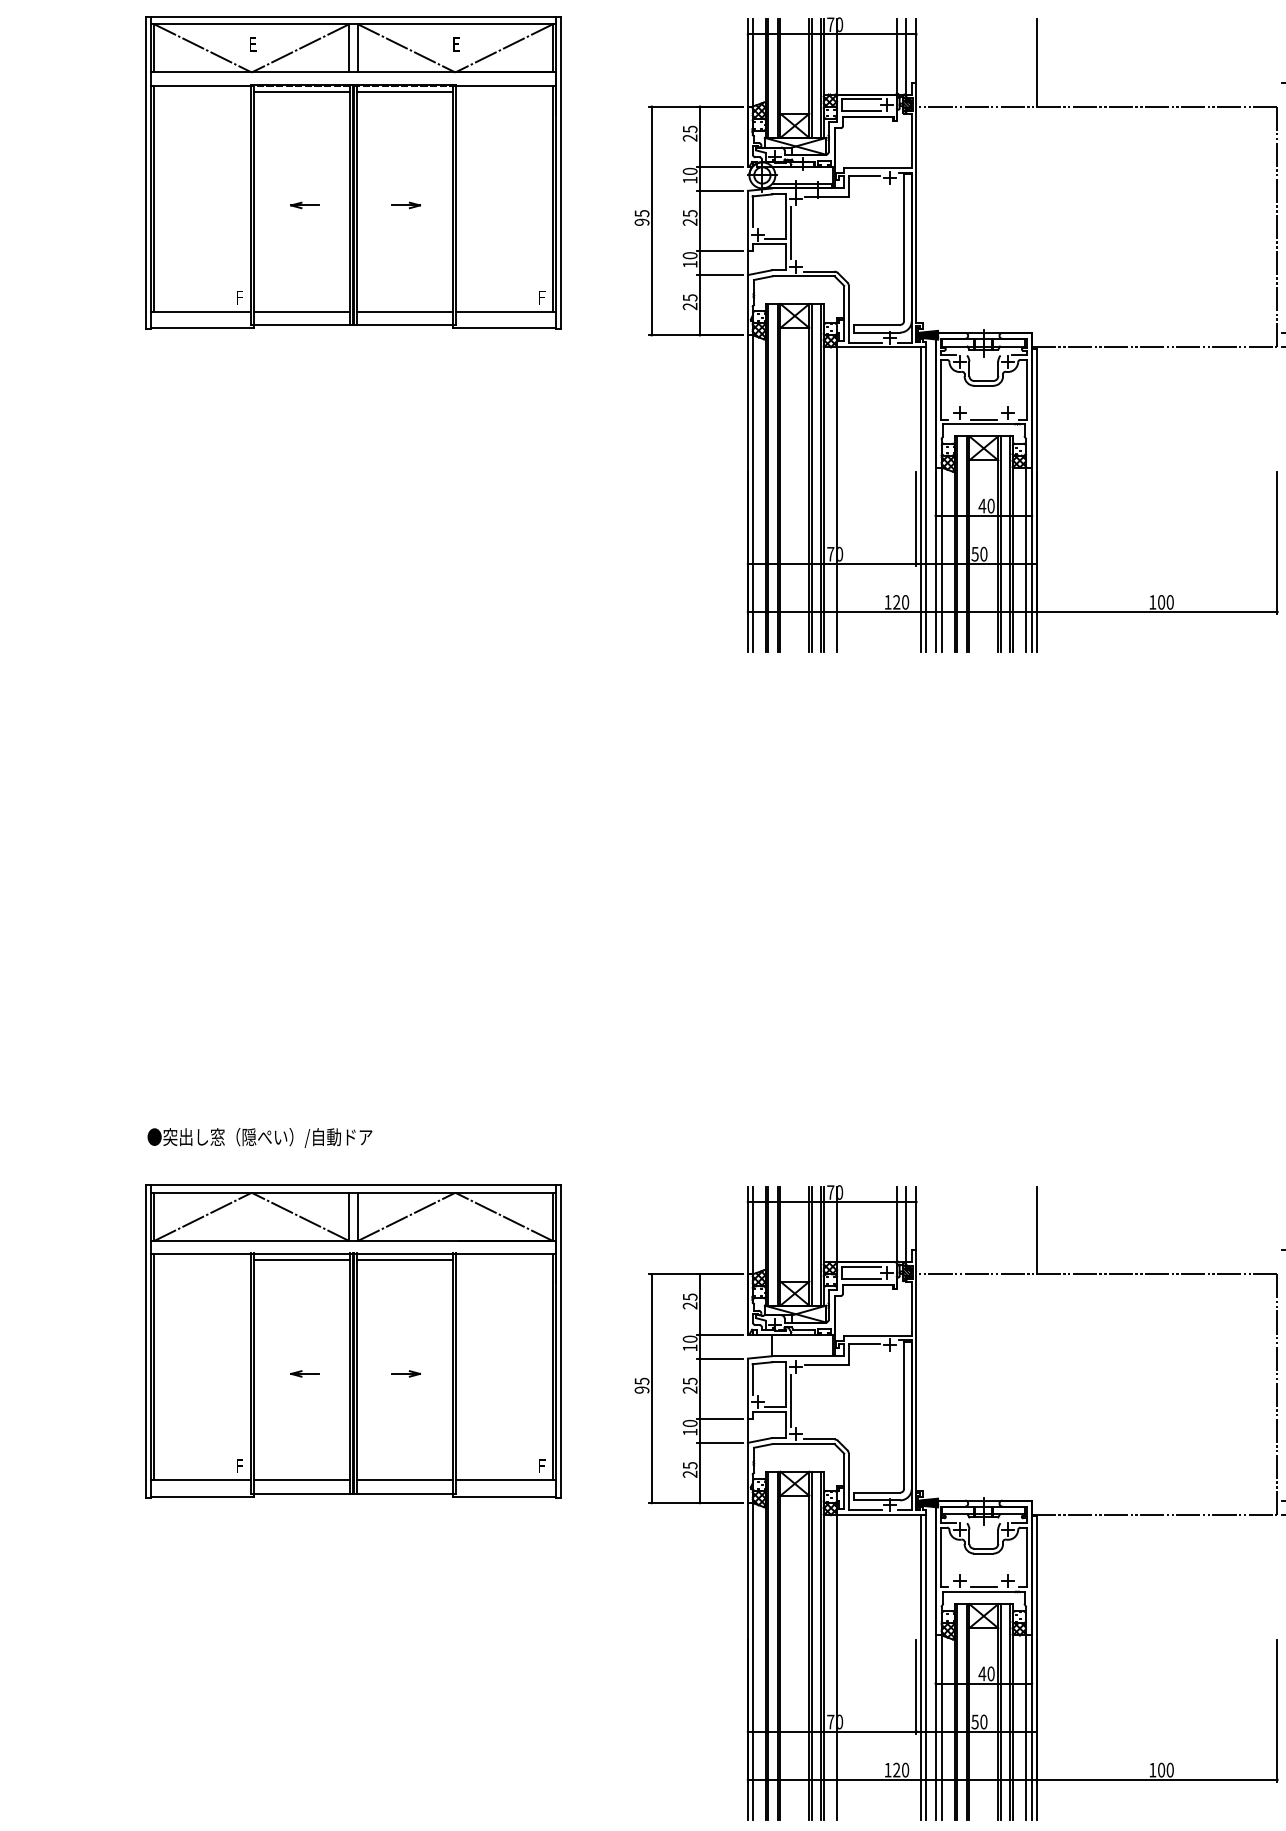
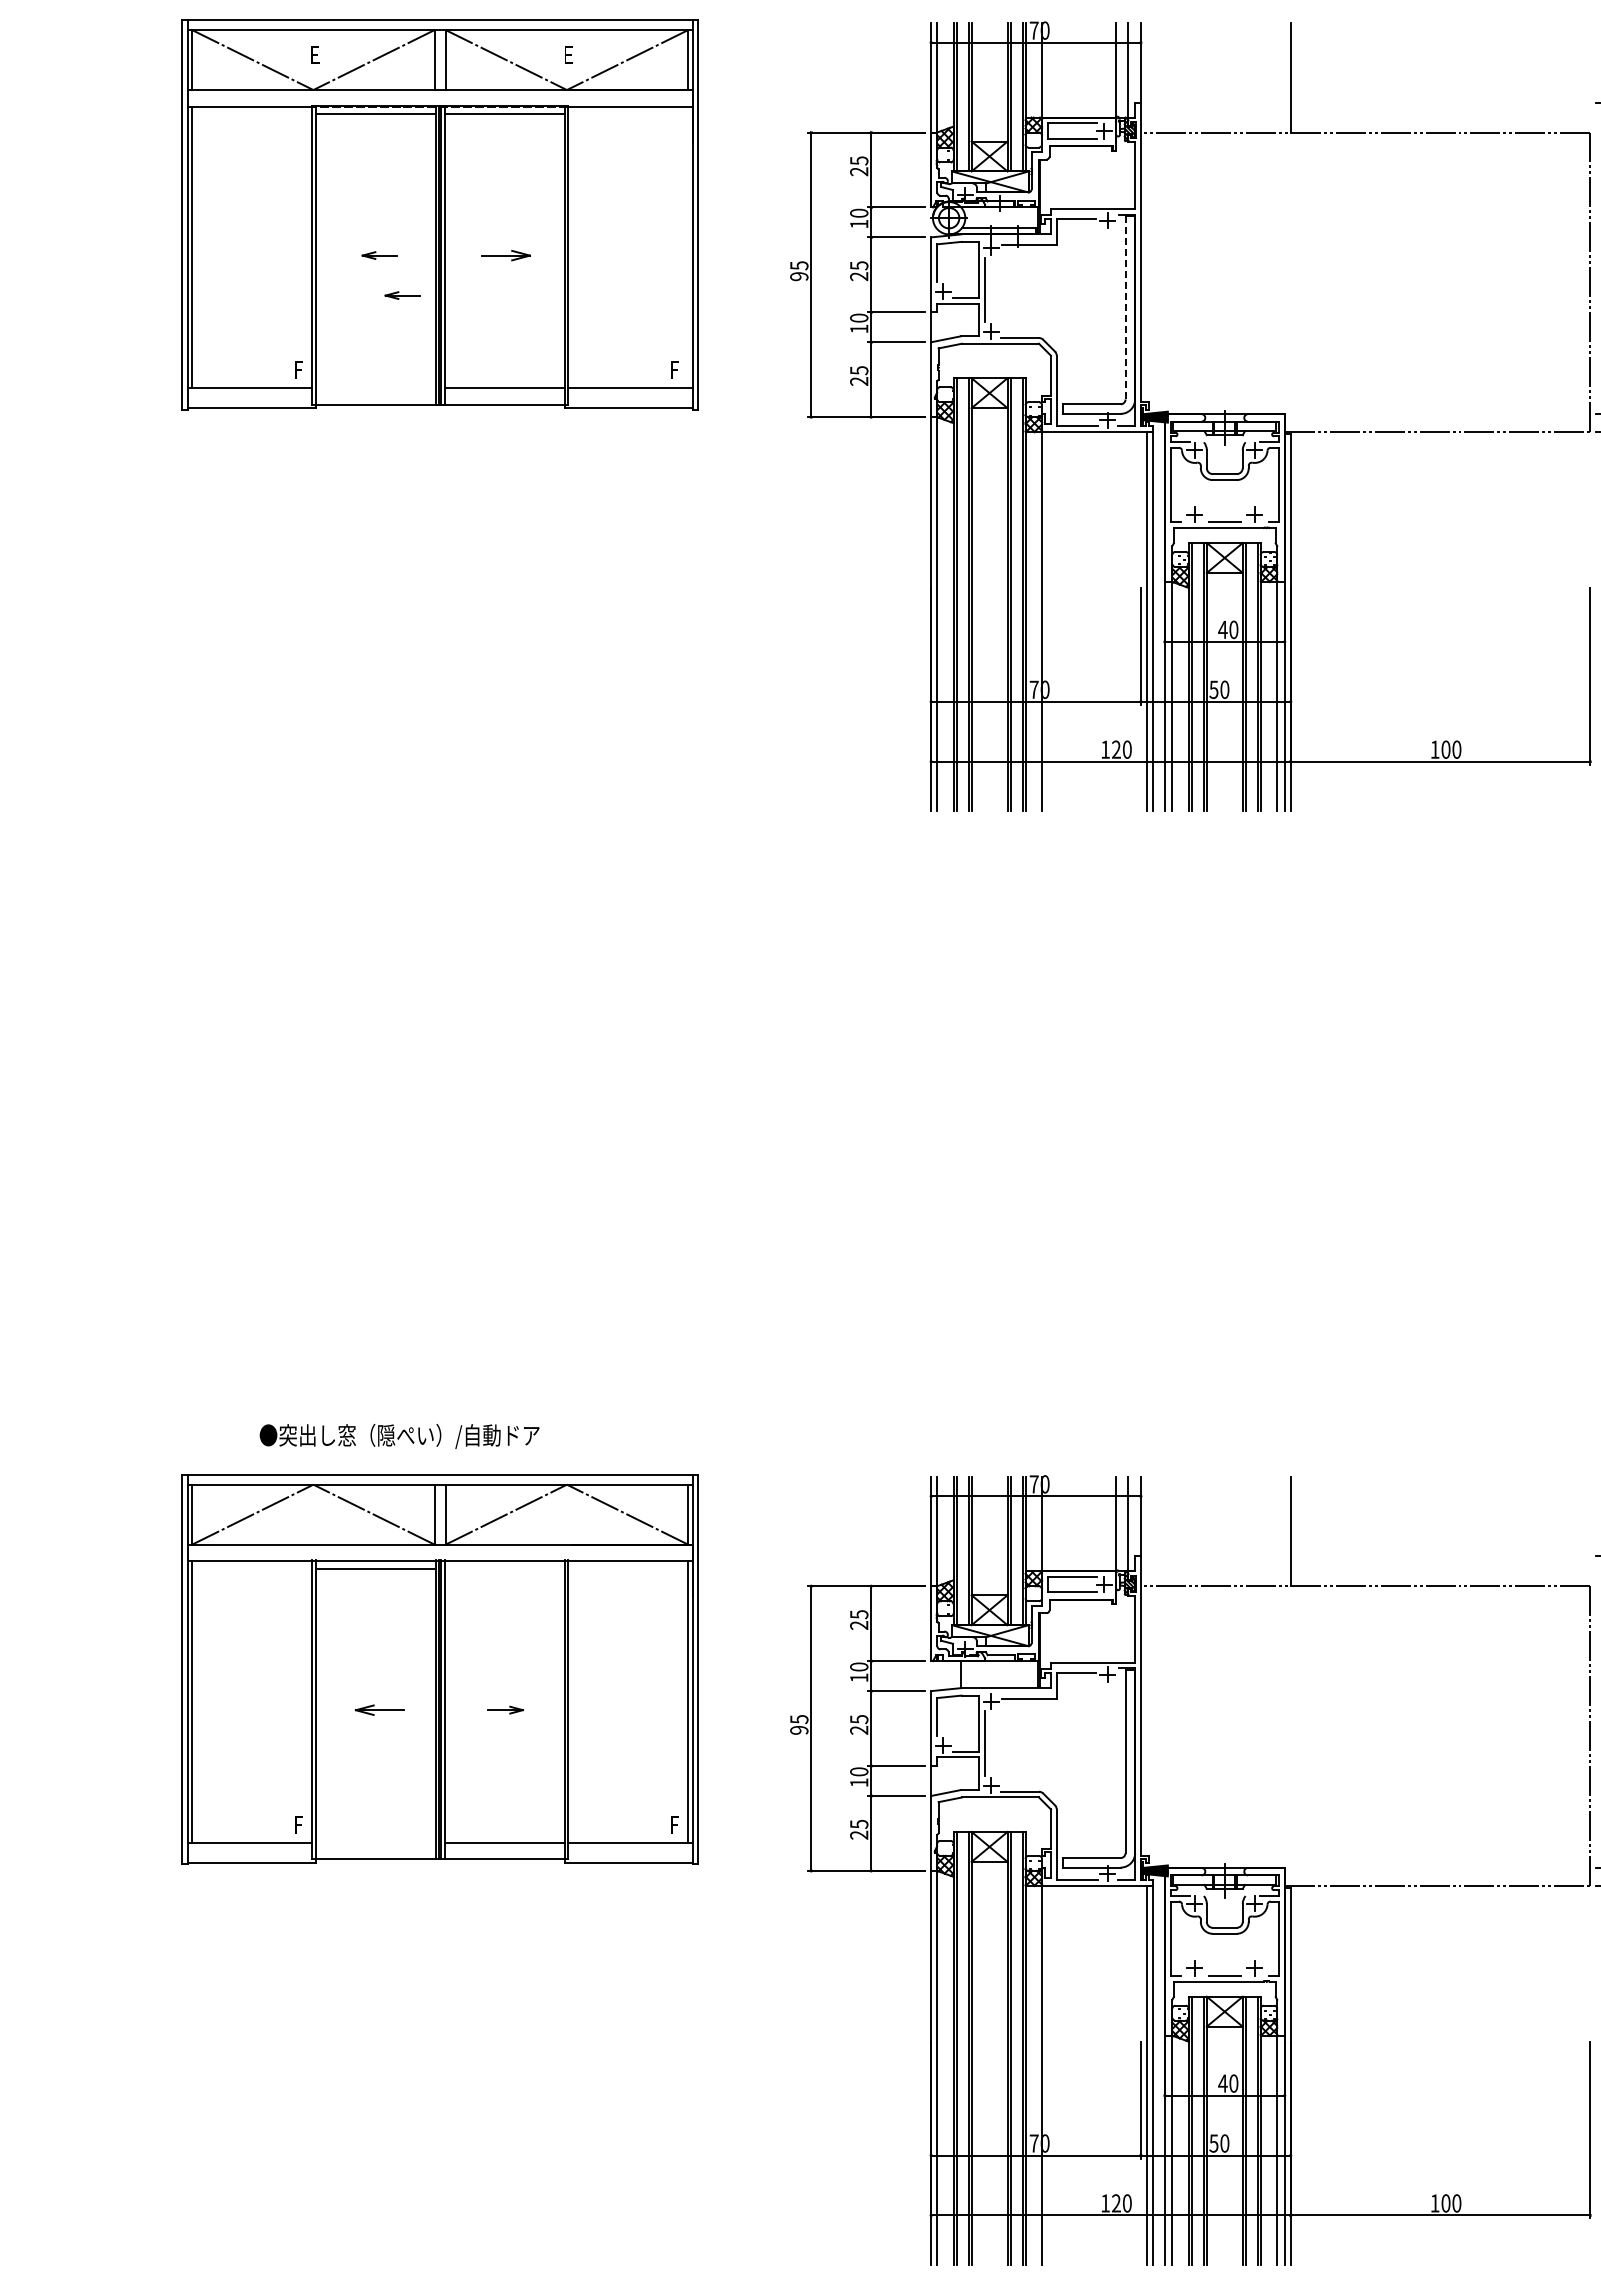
line: (553, 198) -> (688, 247), removed
part: (406, 205) -> (505, 255), size x1.4
part: (323, 237) -> (402, 295), added
line: (904, 247) -> (1125, 307), solid -> dashed
line: (301, 312) -> (375, 388), removed
text: (259, 1138) -> (399, 1436), moved
line: (405, 1260) -> (504, 1568), removed
part: (304, 1373) -> (379, 1709), size x1.4
line: (301, 1480) -> (375, 1842), removed

